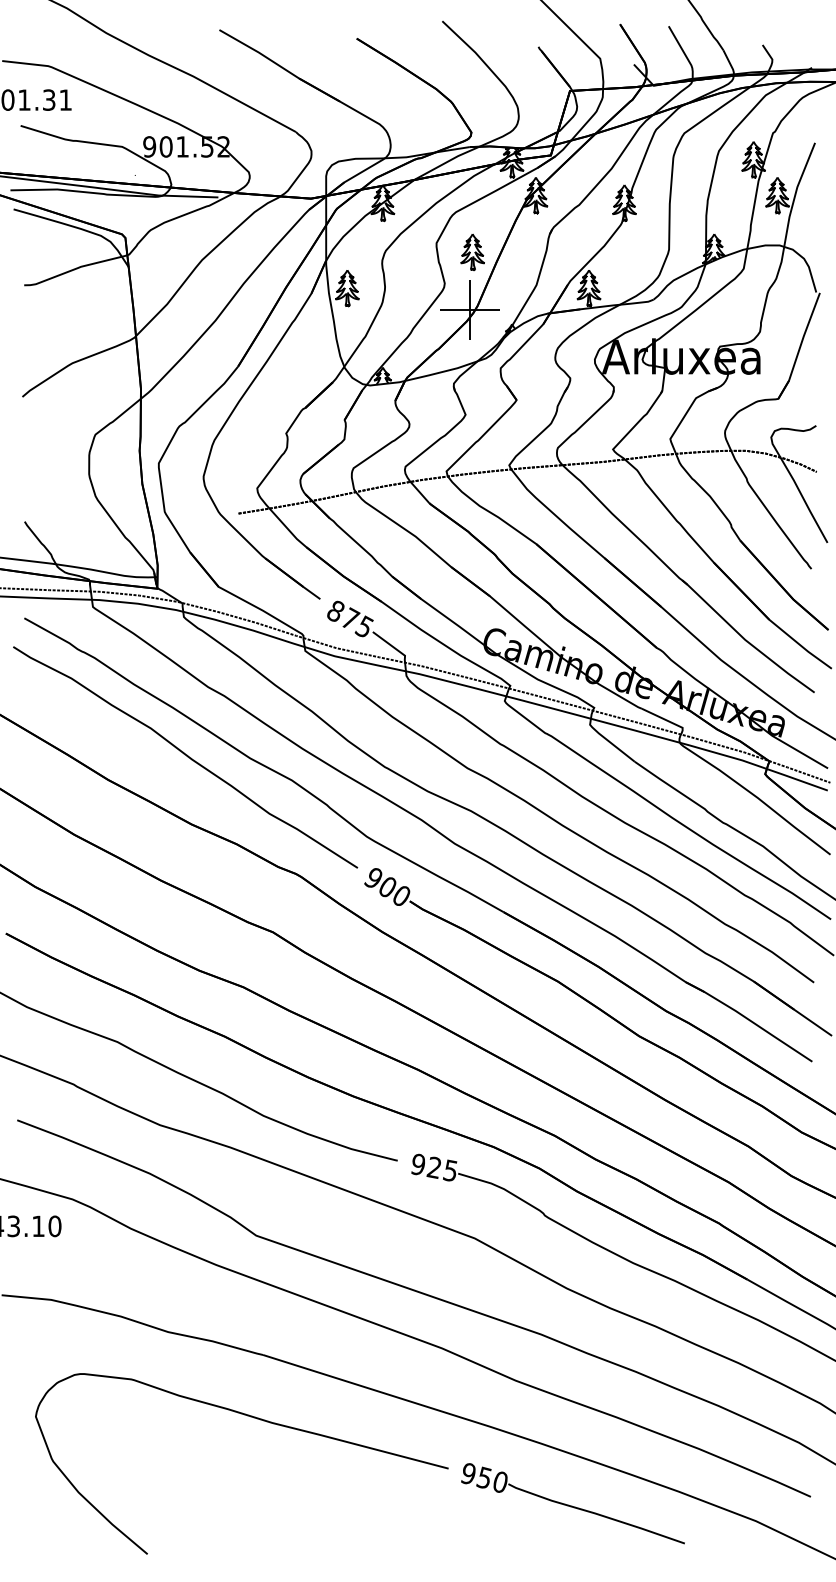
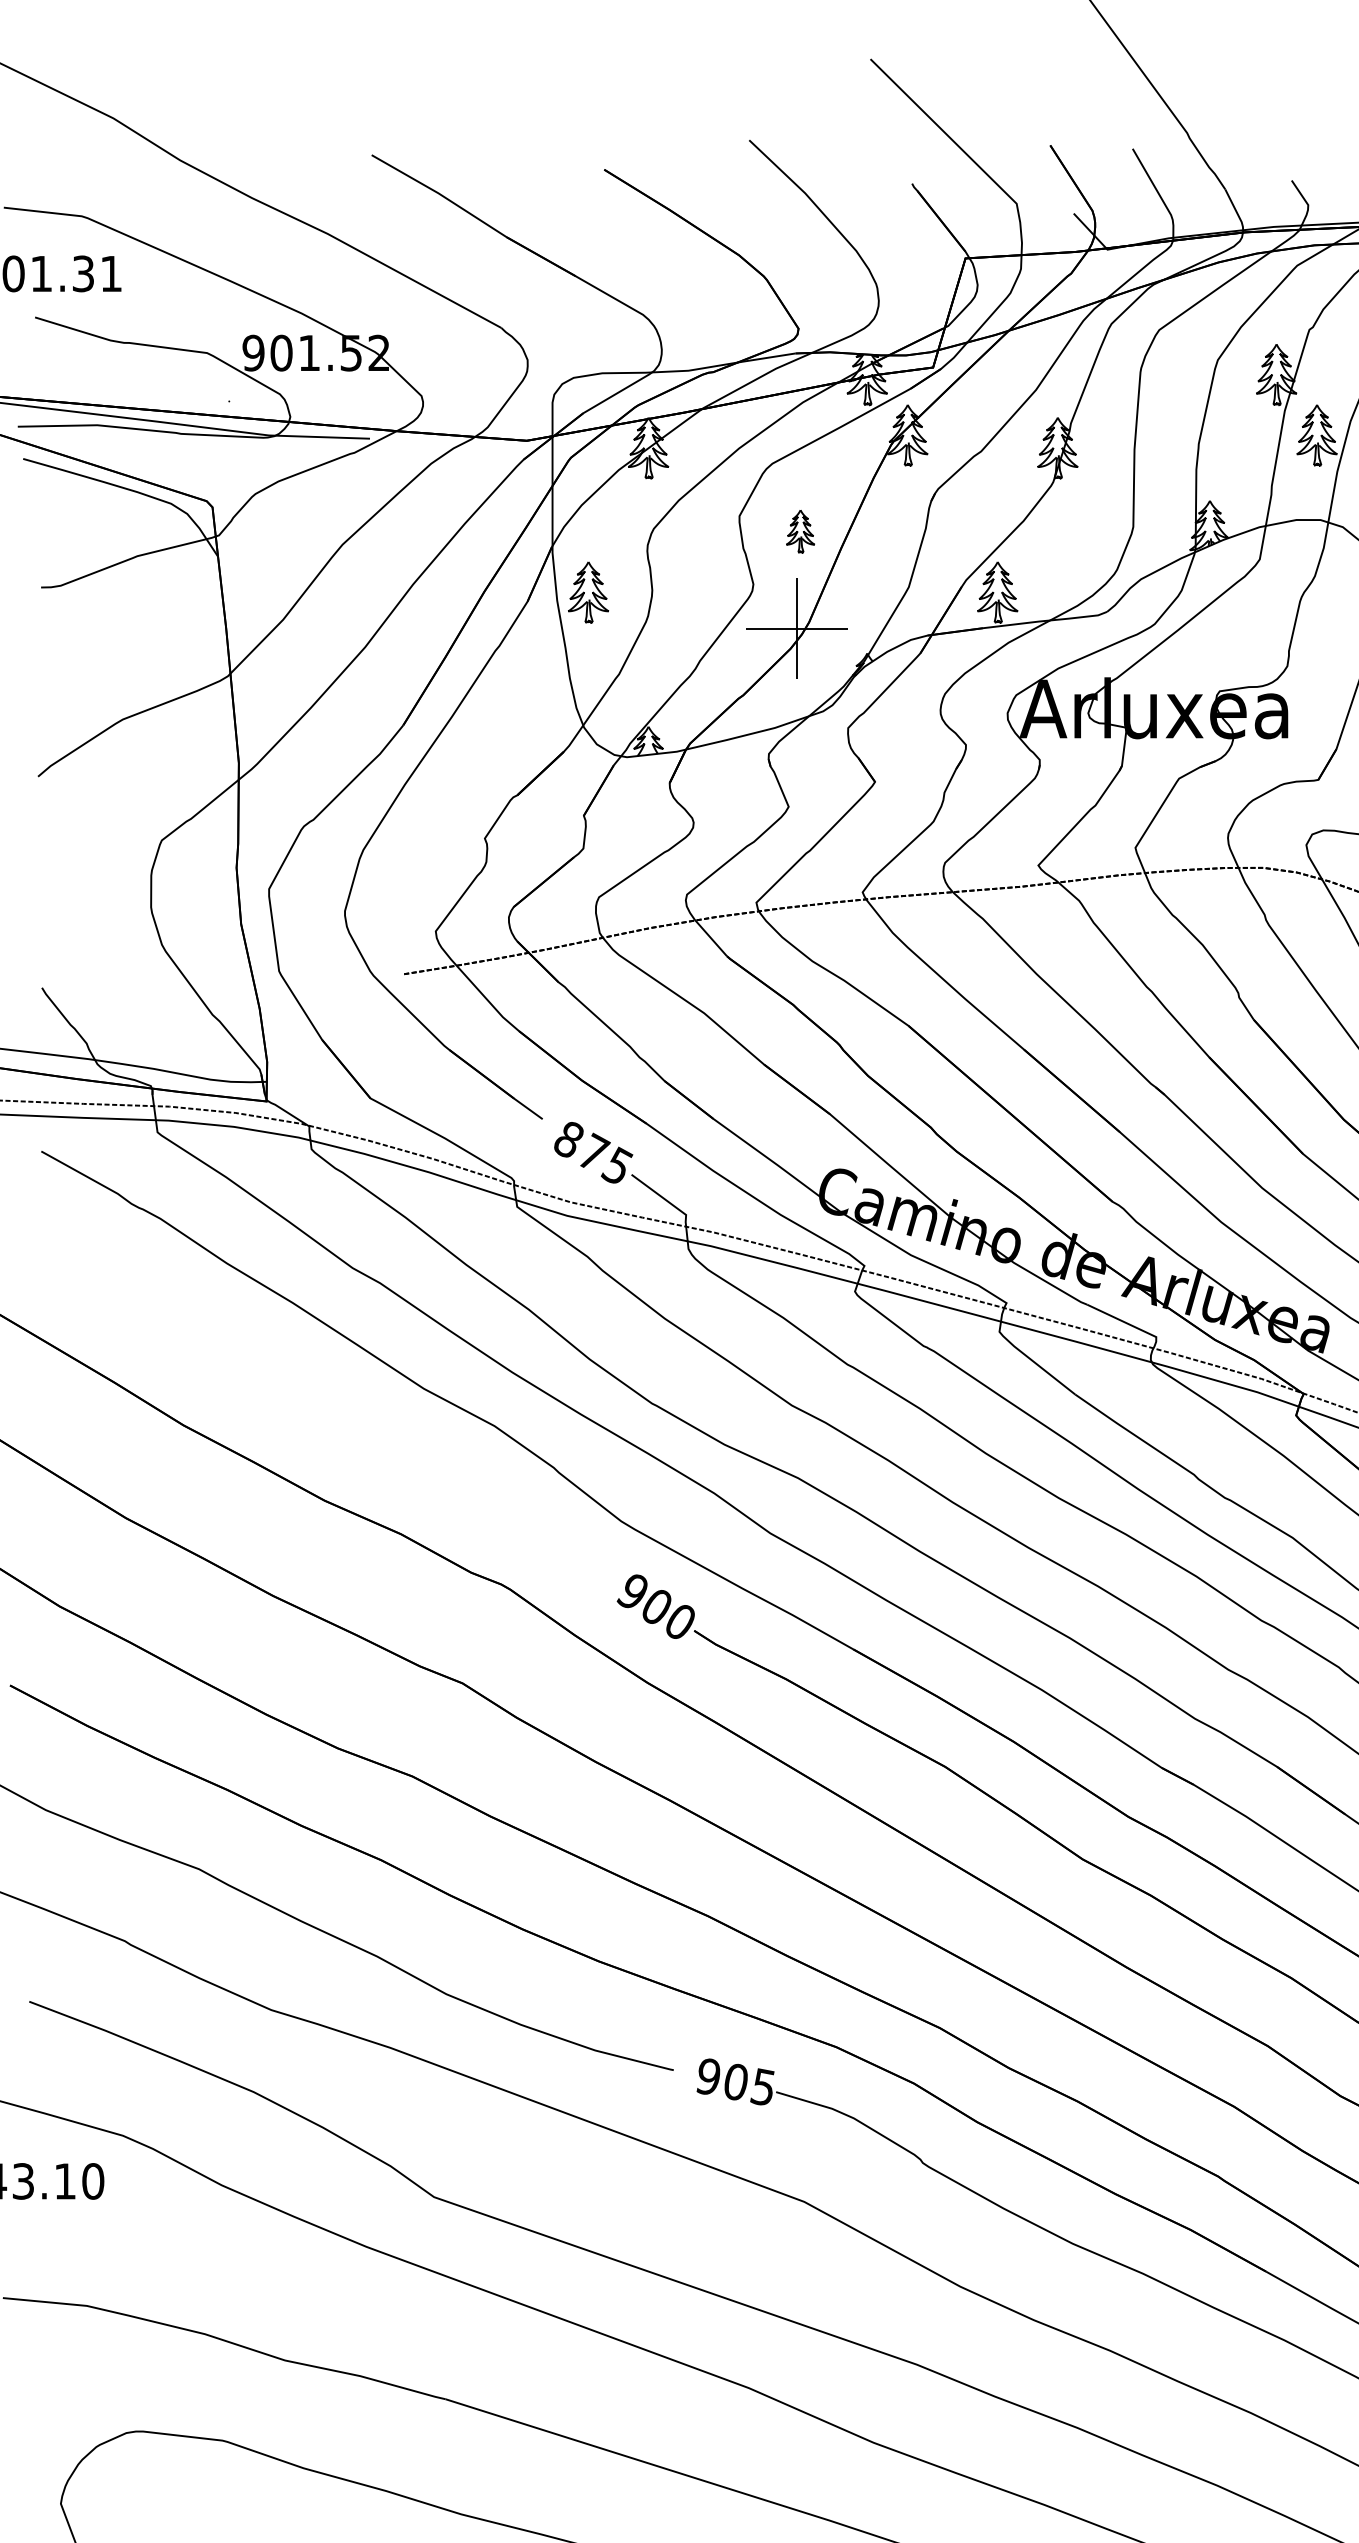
part: (472, 252) -> (800, 531), size x0.7
curve: (186, 756) -> (315, 1385), removed
text: (433, 1167) -> (734, 2081), 925 -> 905

